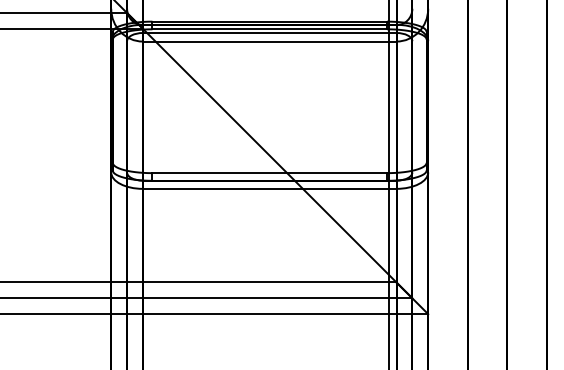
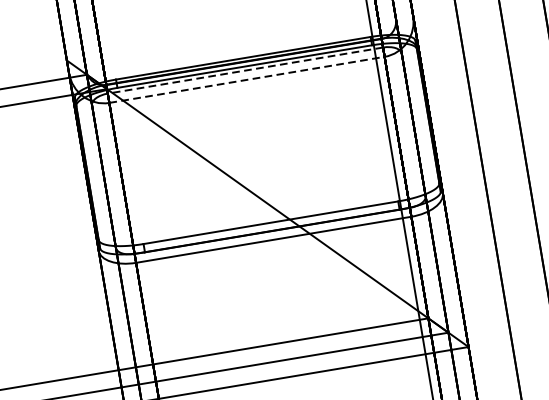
line: (269, 33) -> (245, 71), solid -> dashed
line: (269, 41) -> (246, 79), solid -> dashed

